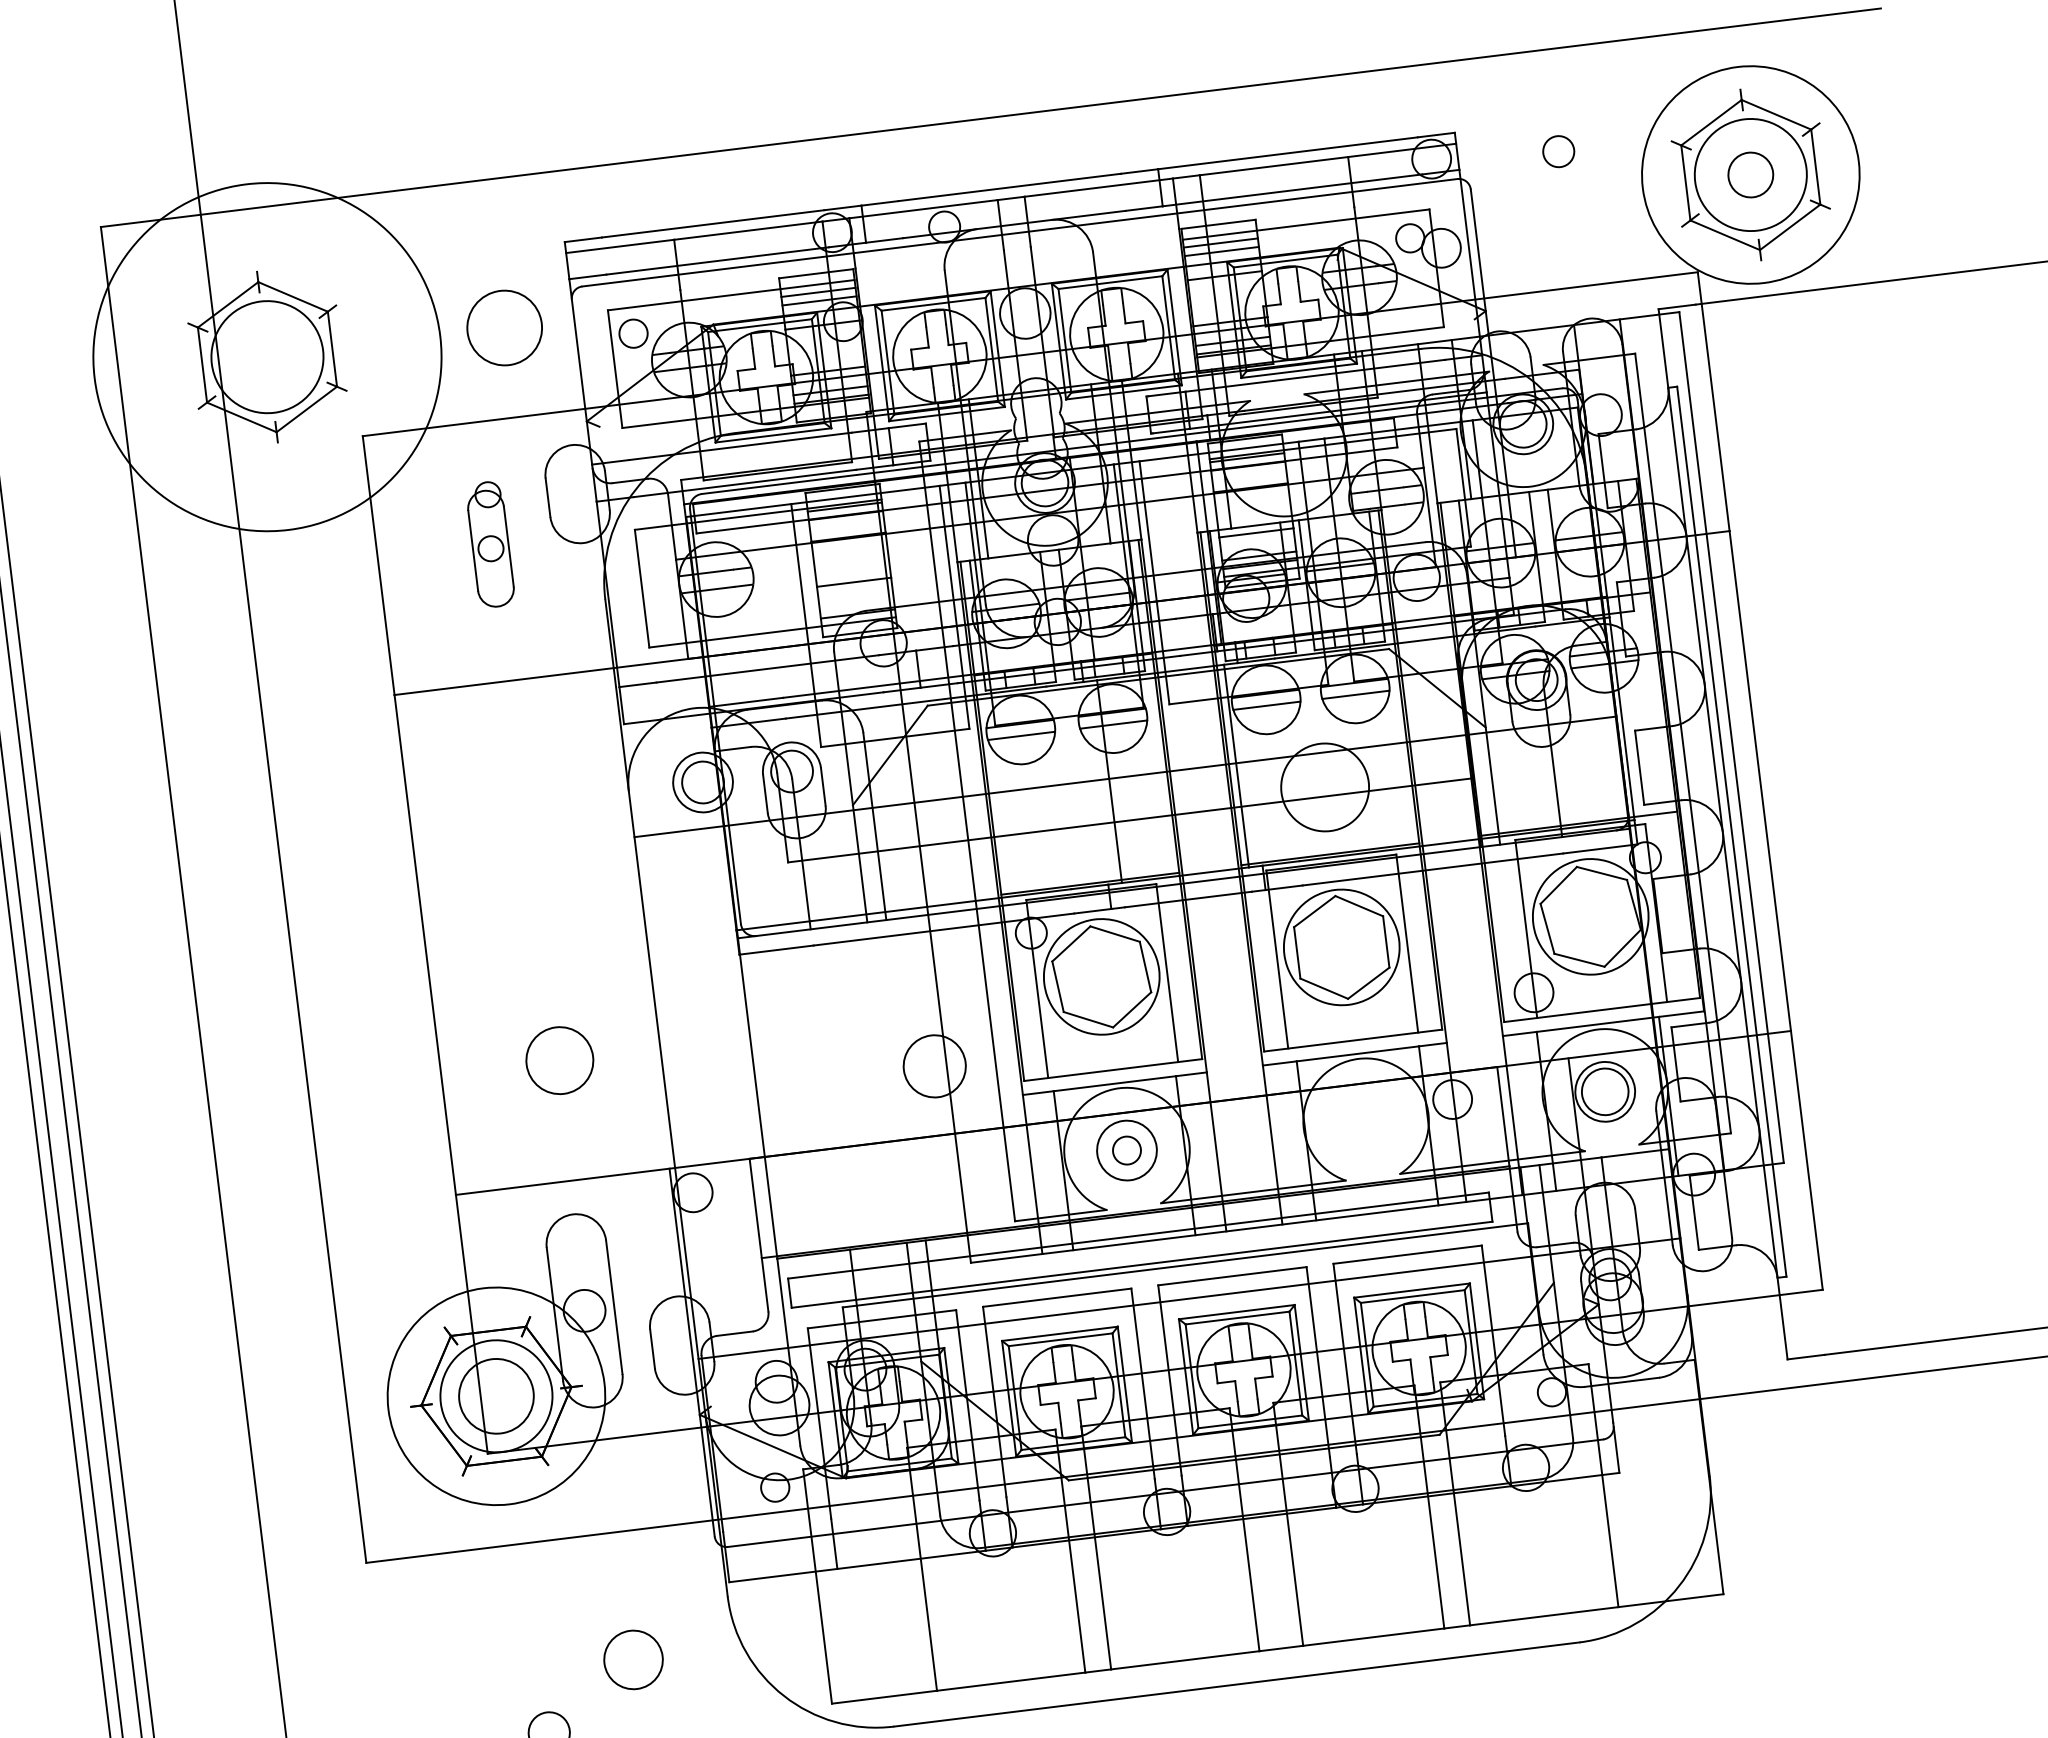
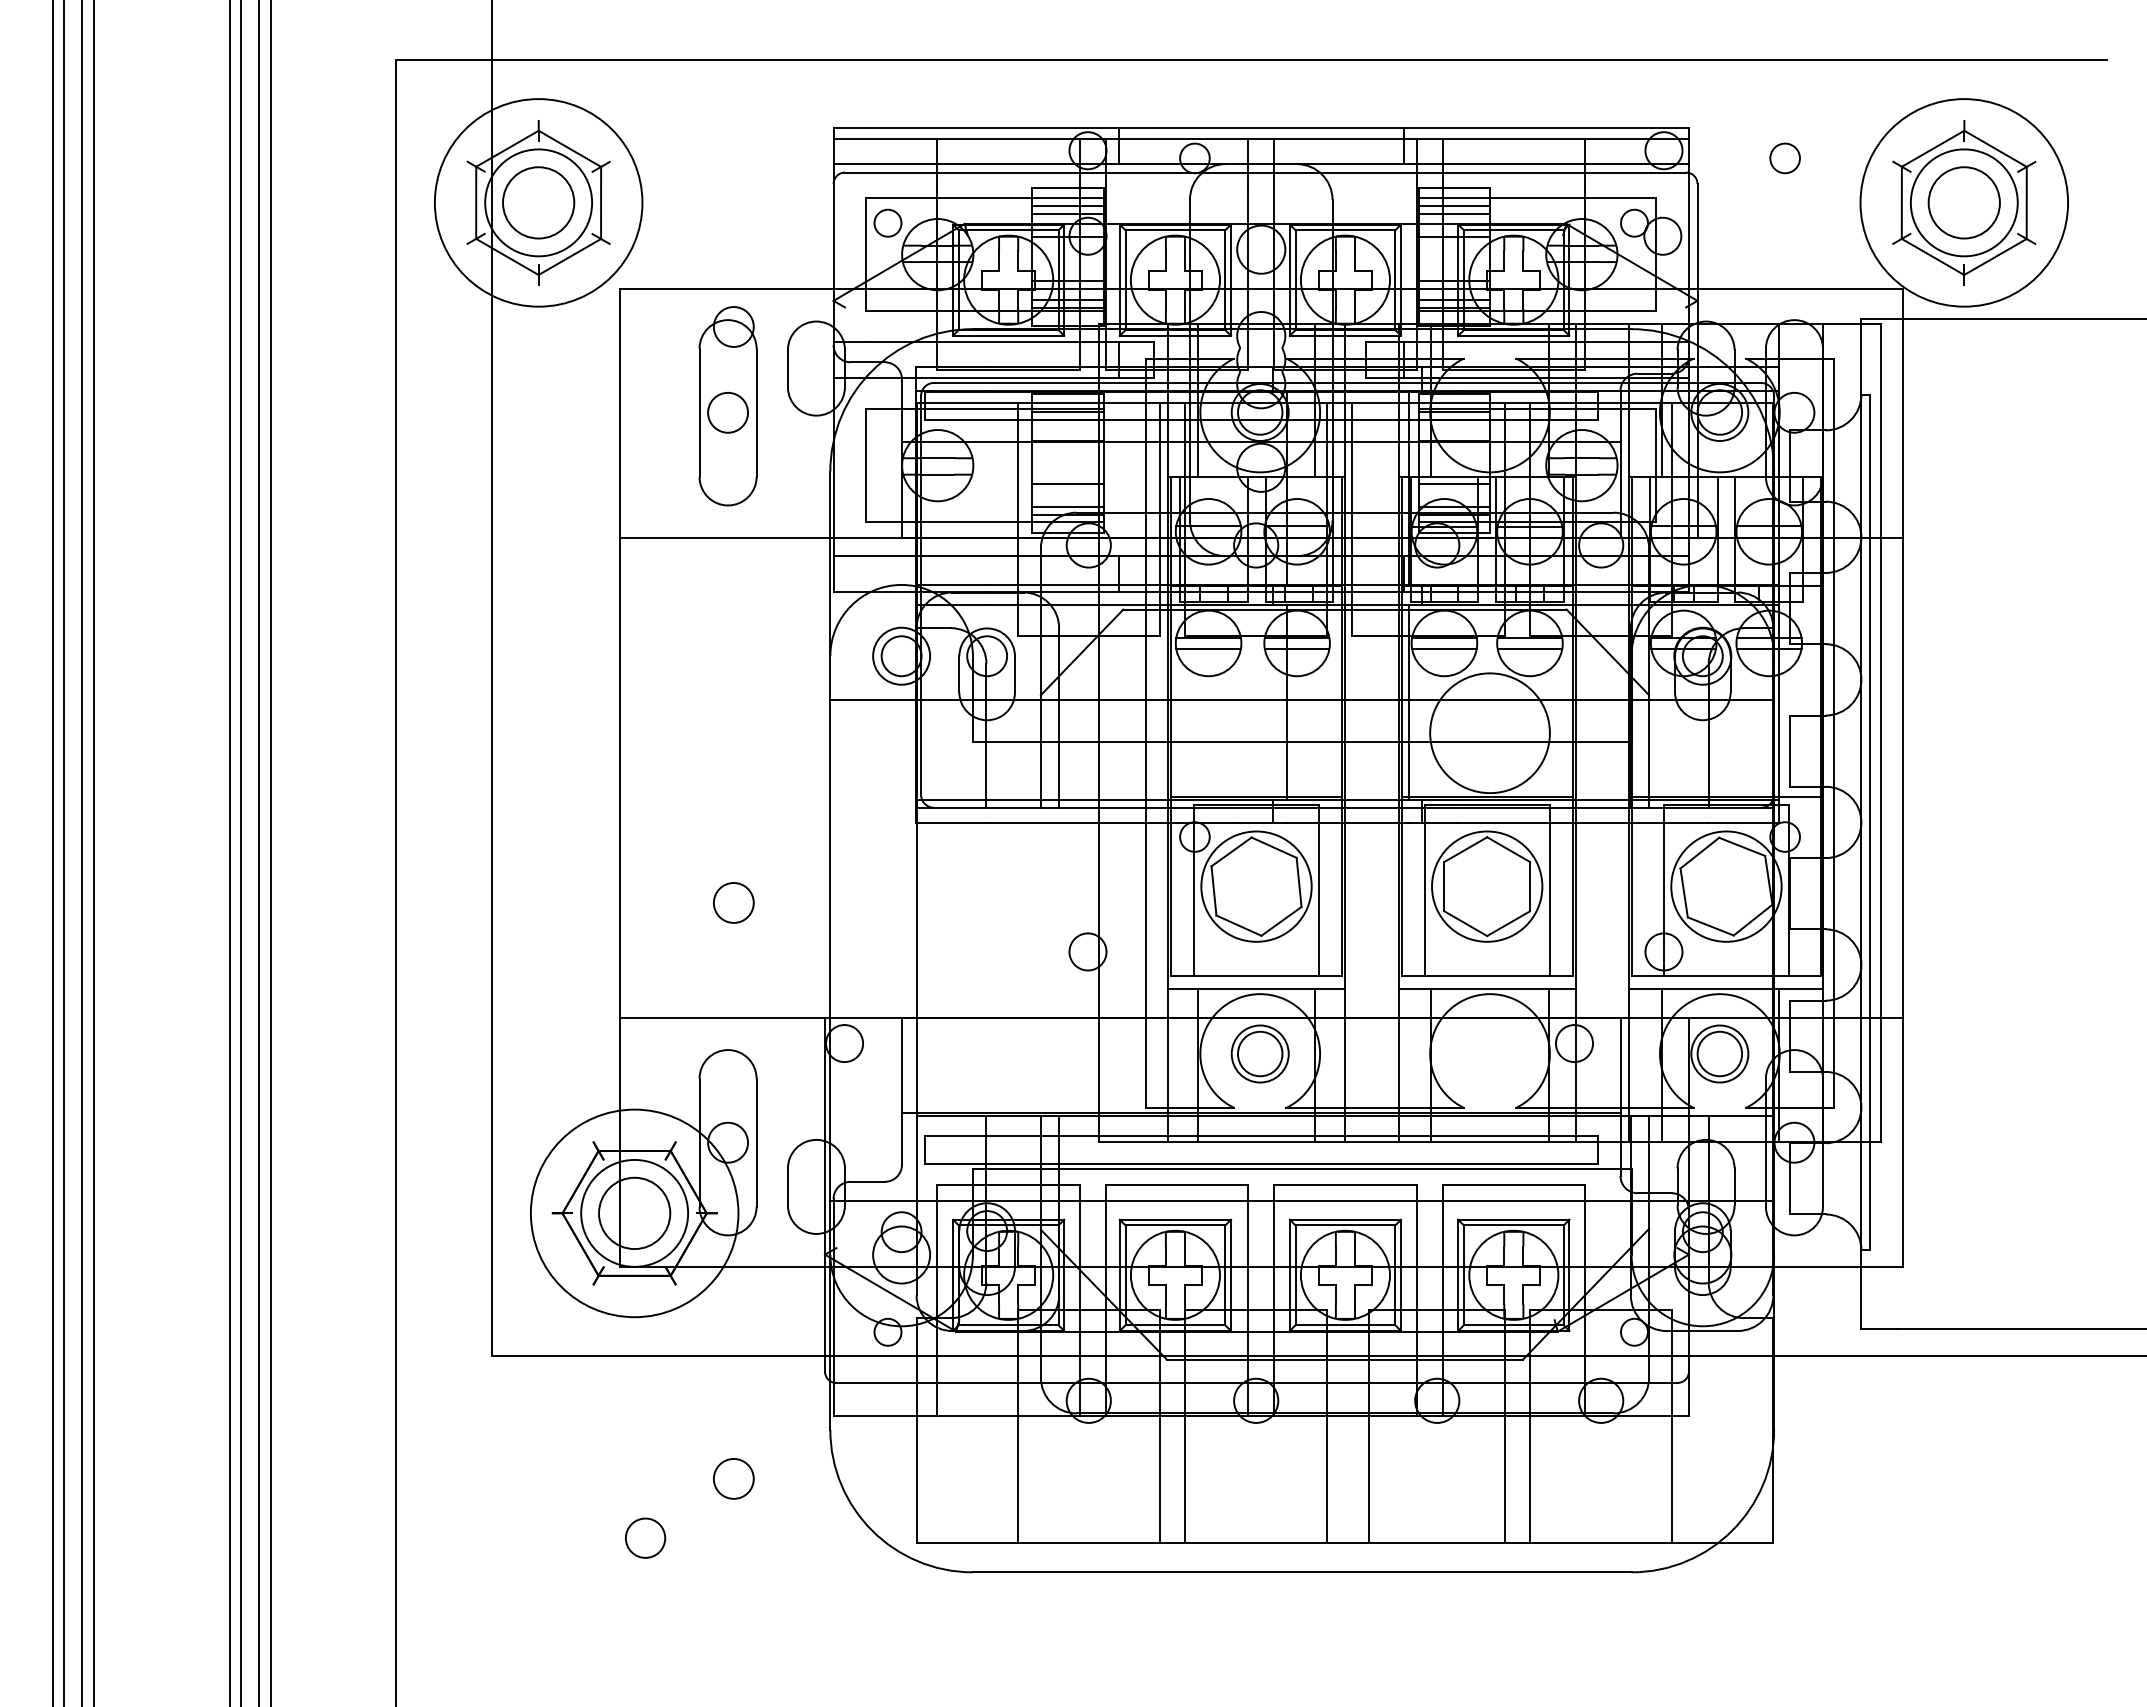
circle: (1749, 174) -> (1963, 202), size x1.67
circle: (504, 327) -> (538, 202), moved
circle: (267, 356) -> (538, 202), size x0.62
part: (489, 544) -> (727, 406), size x1.67
line: (856, 605) -> (1067, 506), added
circle: (1324, 787) -> (1489, 733), size x1.43
circle: (559, 1060) -> (733, 902), size x0.62
circle: (934, 1065) -> (1087, 951), size x0.62
circle: (1127, 1149) -> (1260, 1053), size x1.67
circle: (633, 1659) -> (733, 1478), size x0.71

